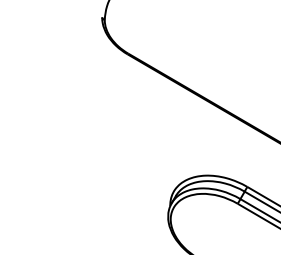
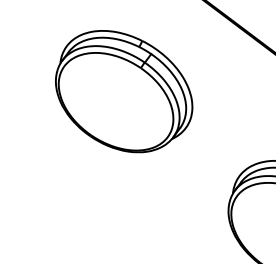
part: (74, 135) -> (124, 92), added

